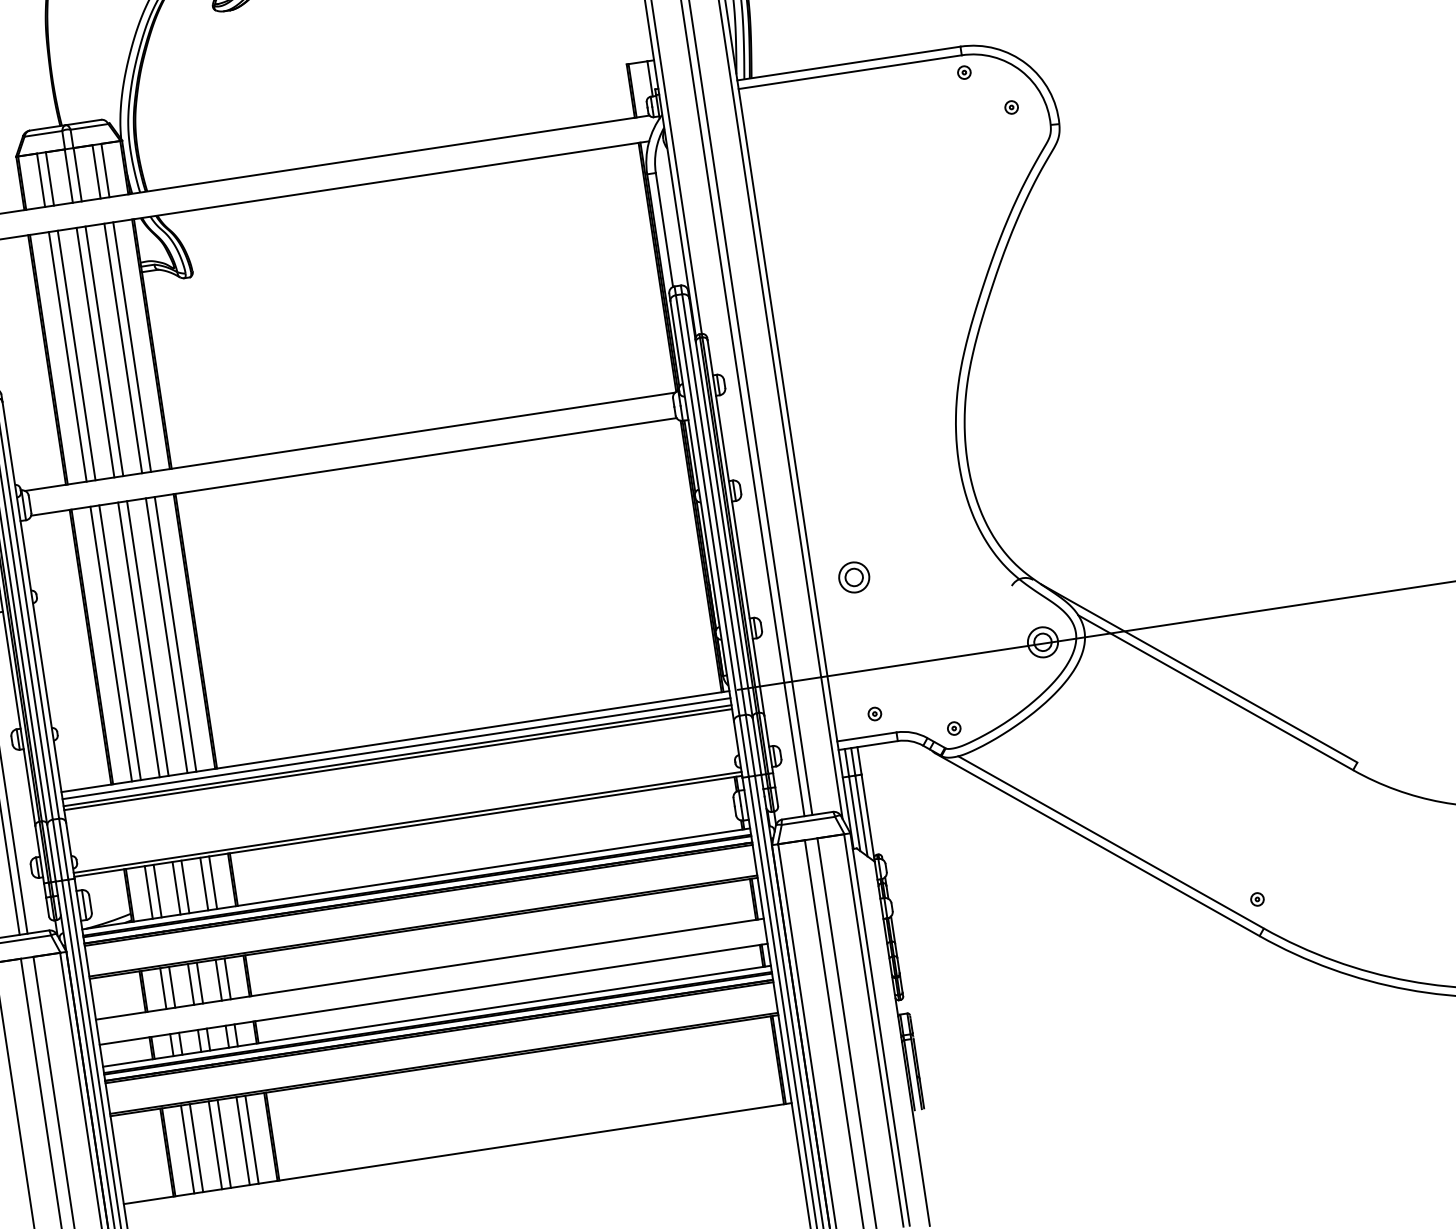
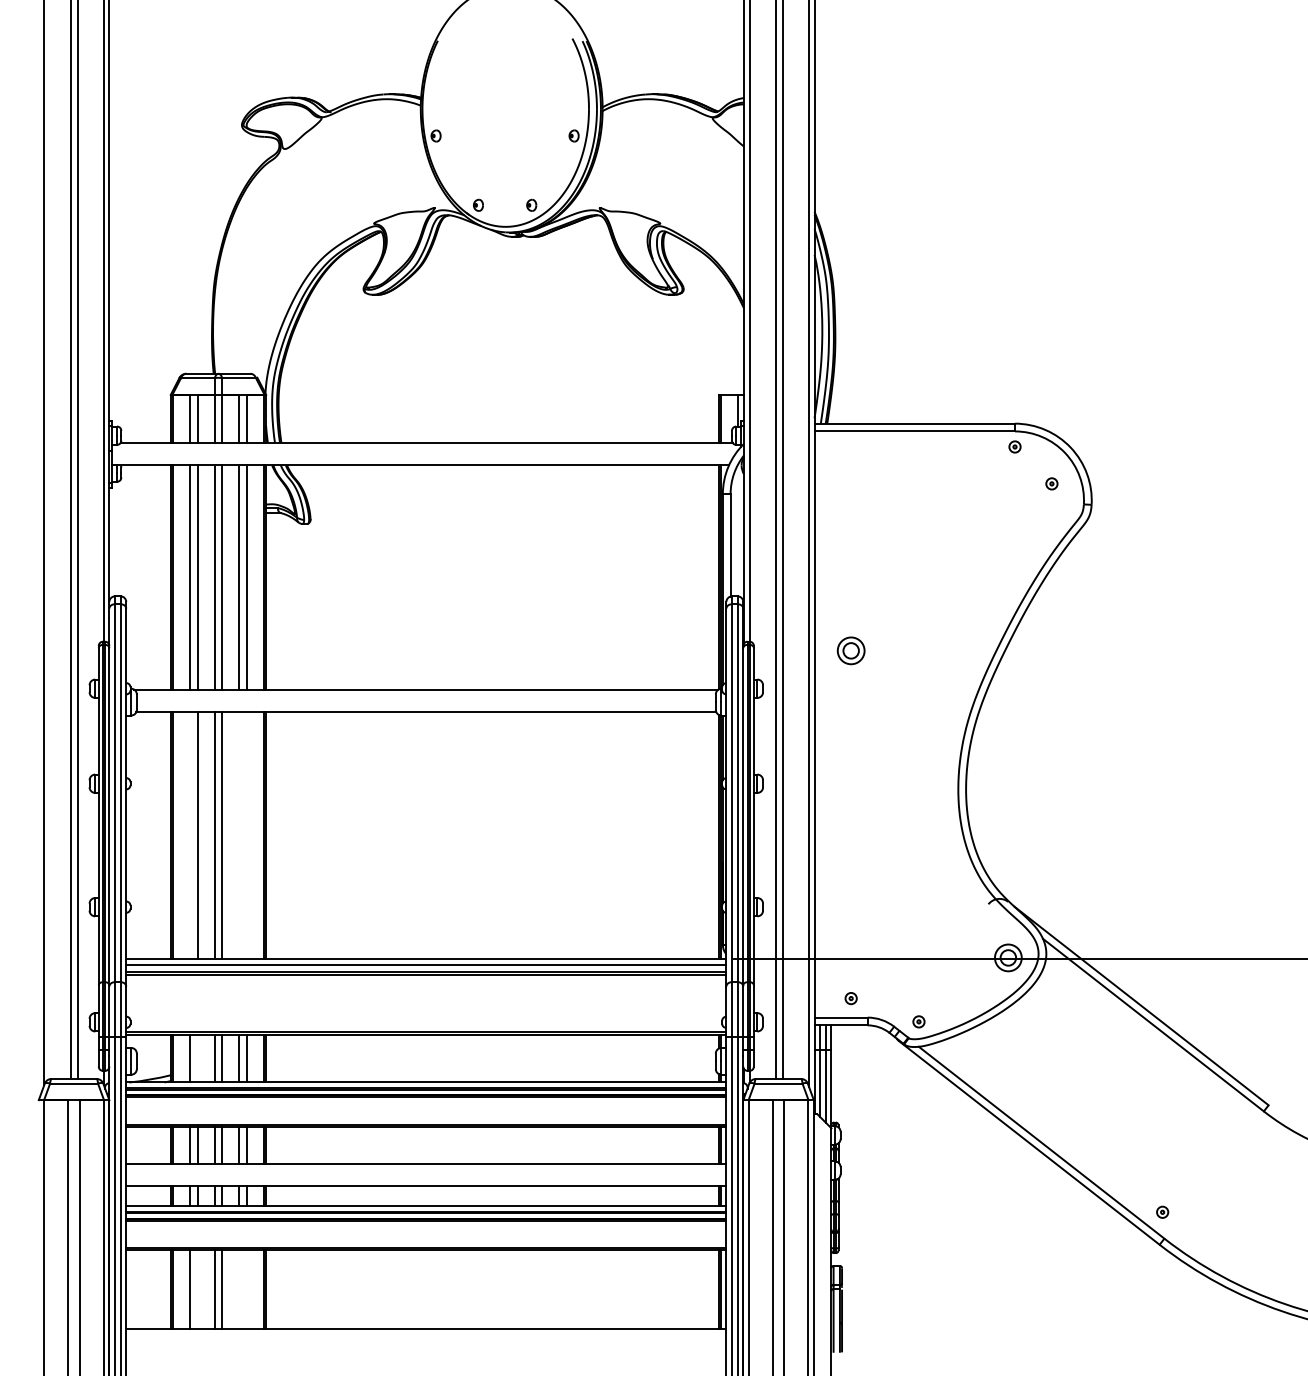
part: (853, 577) -> (850, 650), moved
line: (175, 634) -> (247, 835), removed
line: (166, 635) -> (239, 835), removed
line: (111, 643) -> (189, 835), removed
line: (157, 890) -> (197, 1058), removed
line: (252, 1139) -> (247, 1289), removed
line: (243, 1140) -> (239, 1289), removed
line: (196, 1147) -> (197, 1289), removed

